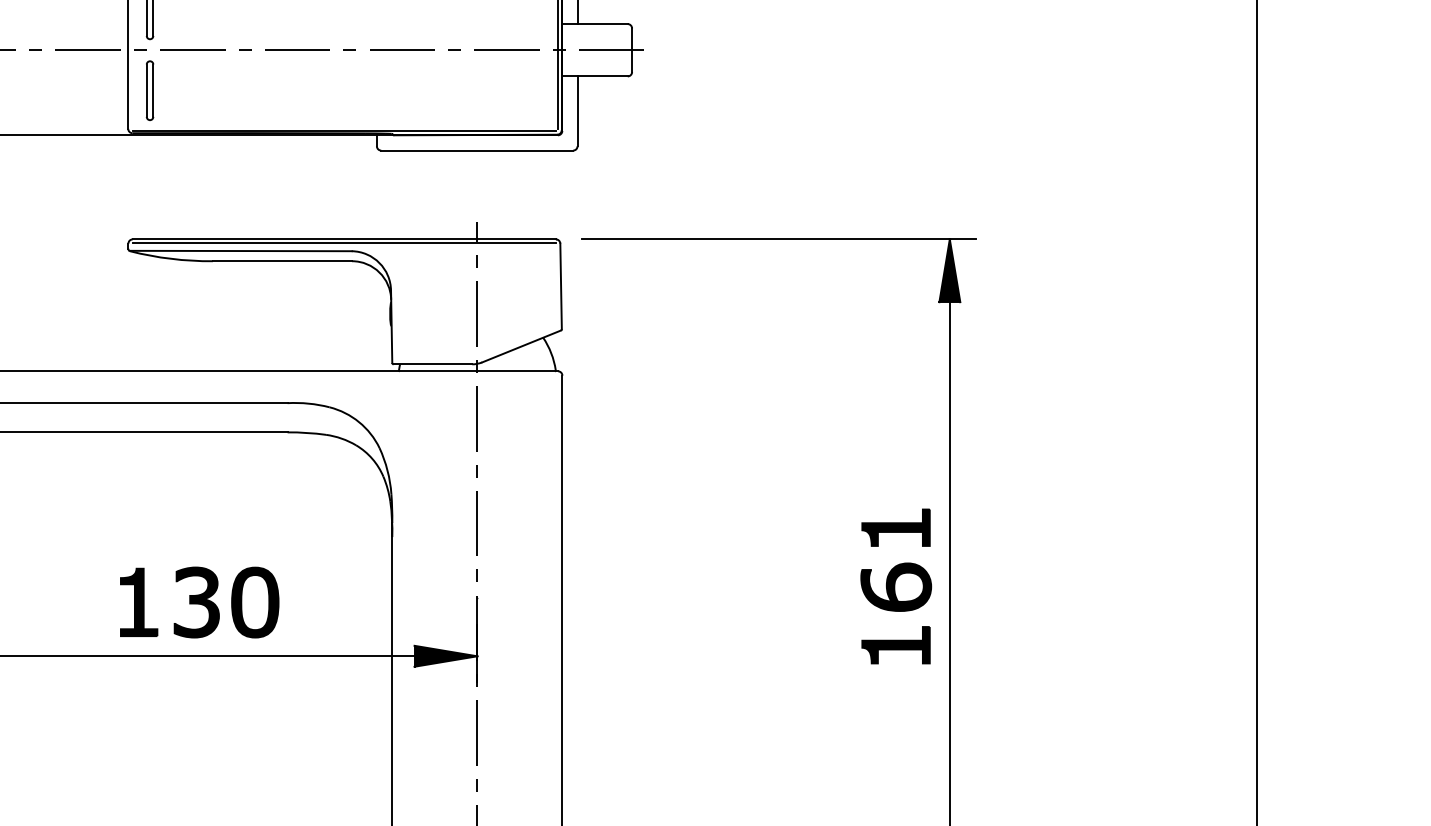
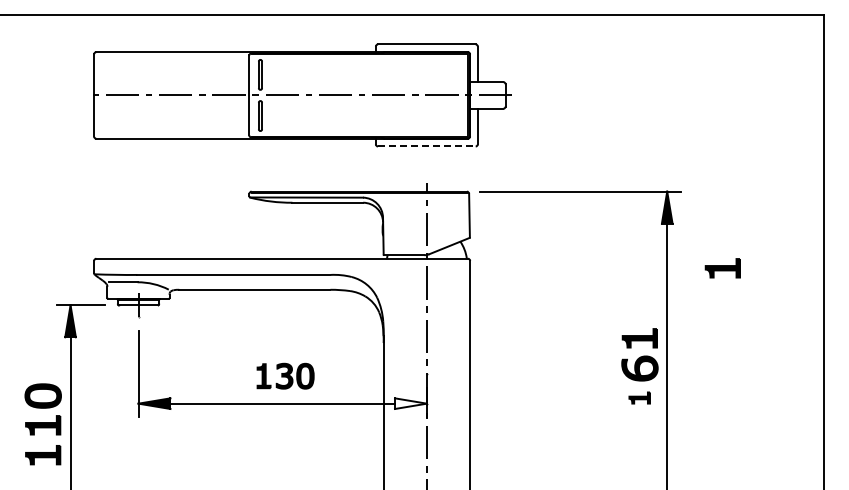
line: (476, 150) -> (426, 146), solid -> dashed
part: (1058, 390) -> (722, 268), added
part: (199, 600) -> (285, 375), size x0.7
part: (895, 644) -> (639, 397), size x0.6
fill: (445, 655) -> (410, 403), removed

